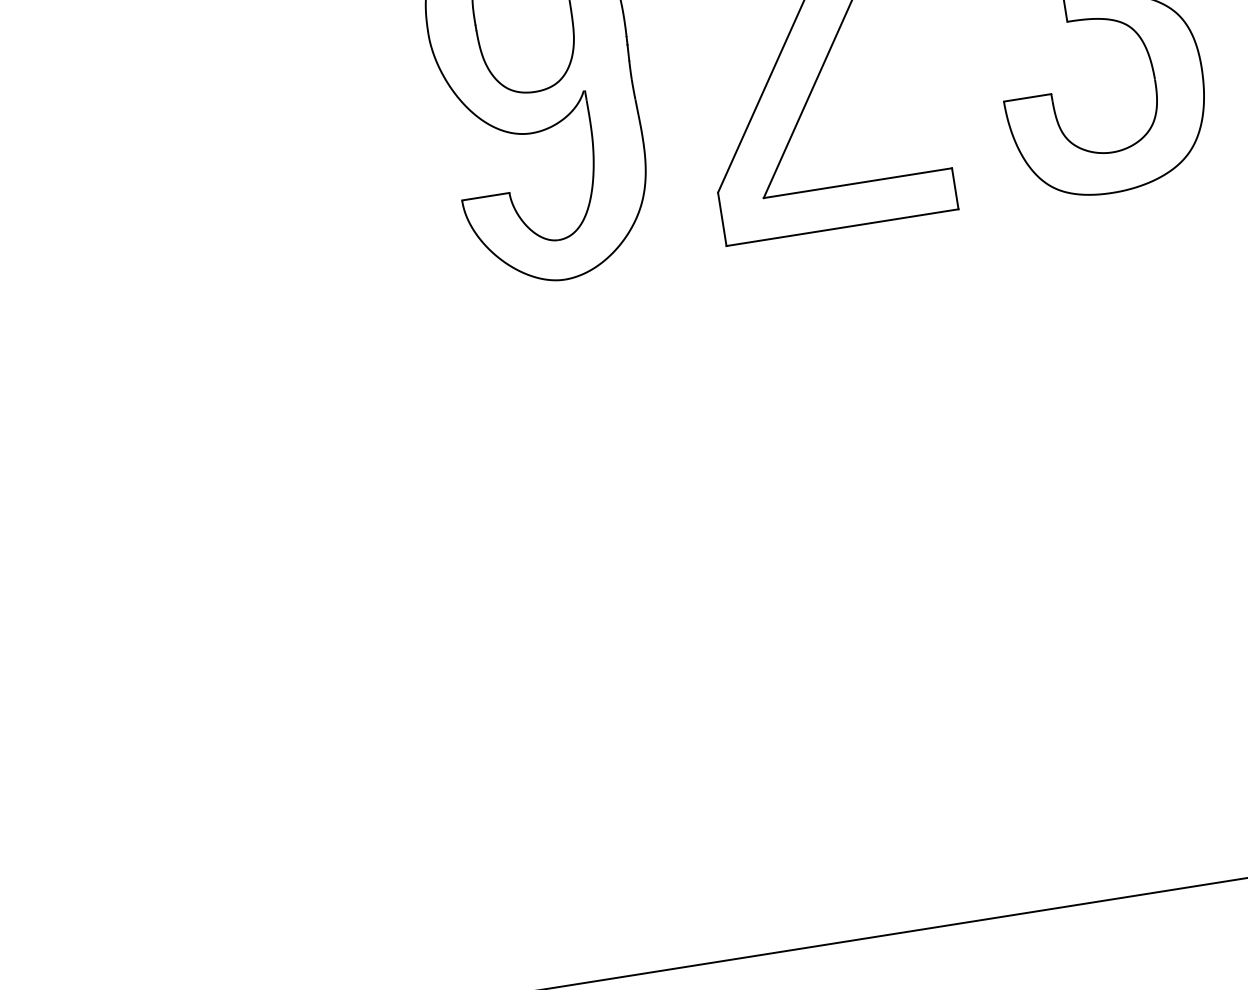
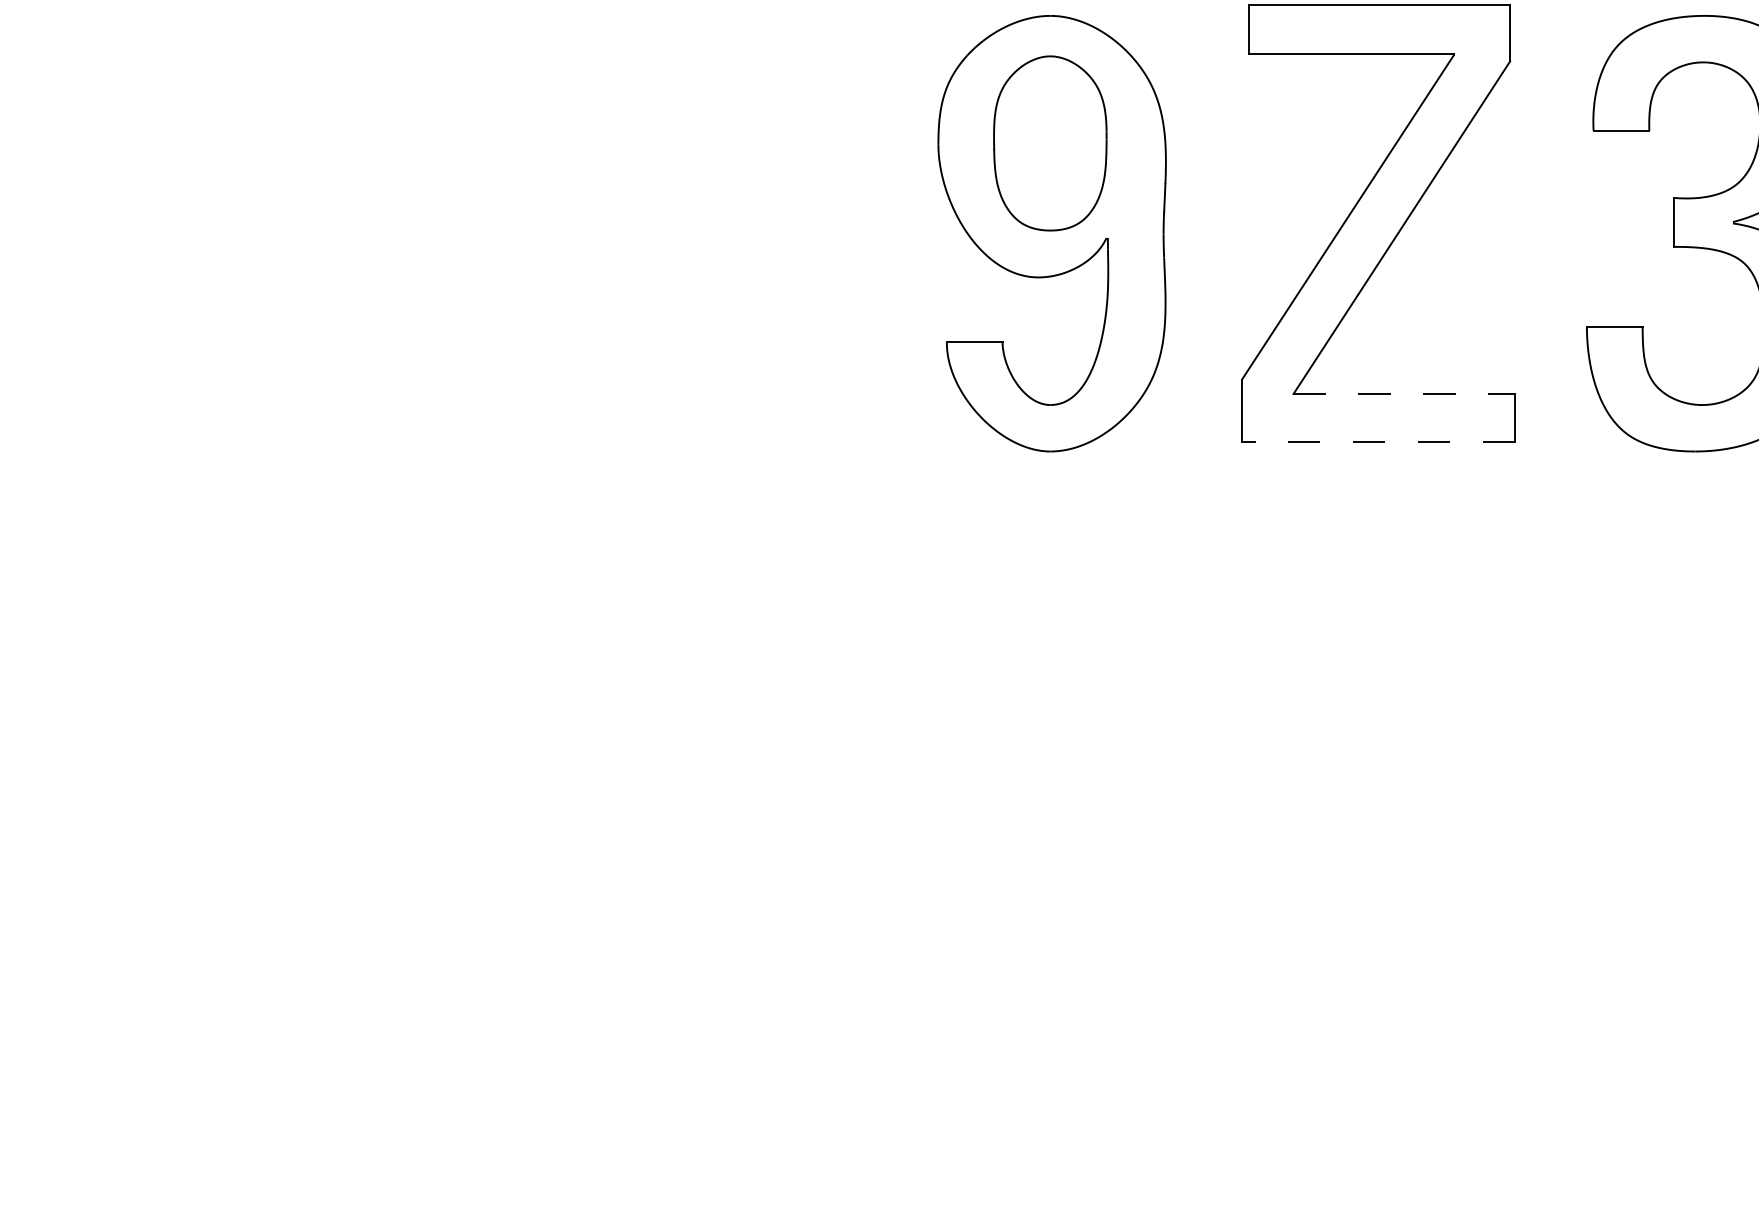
line: (858, 183) -> (1404, 394), solid -> dashed
line: (842, 227) -> (1378, 442), solid -> dashed

